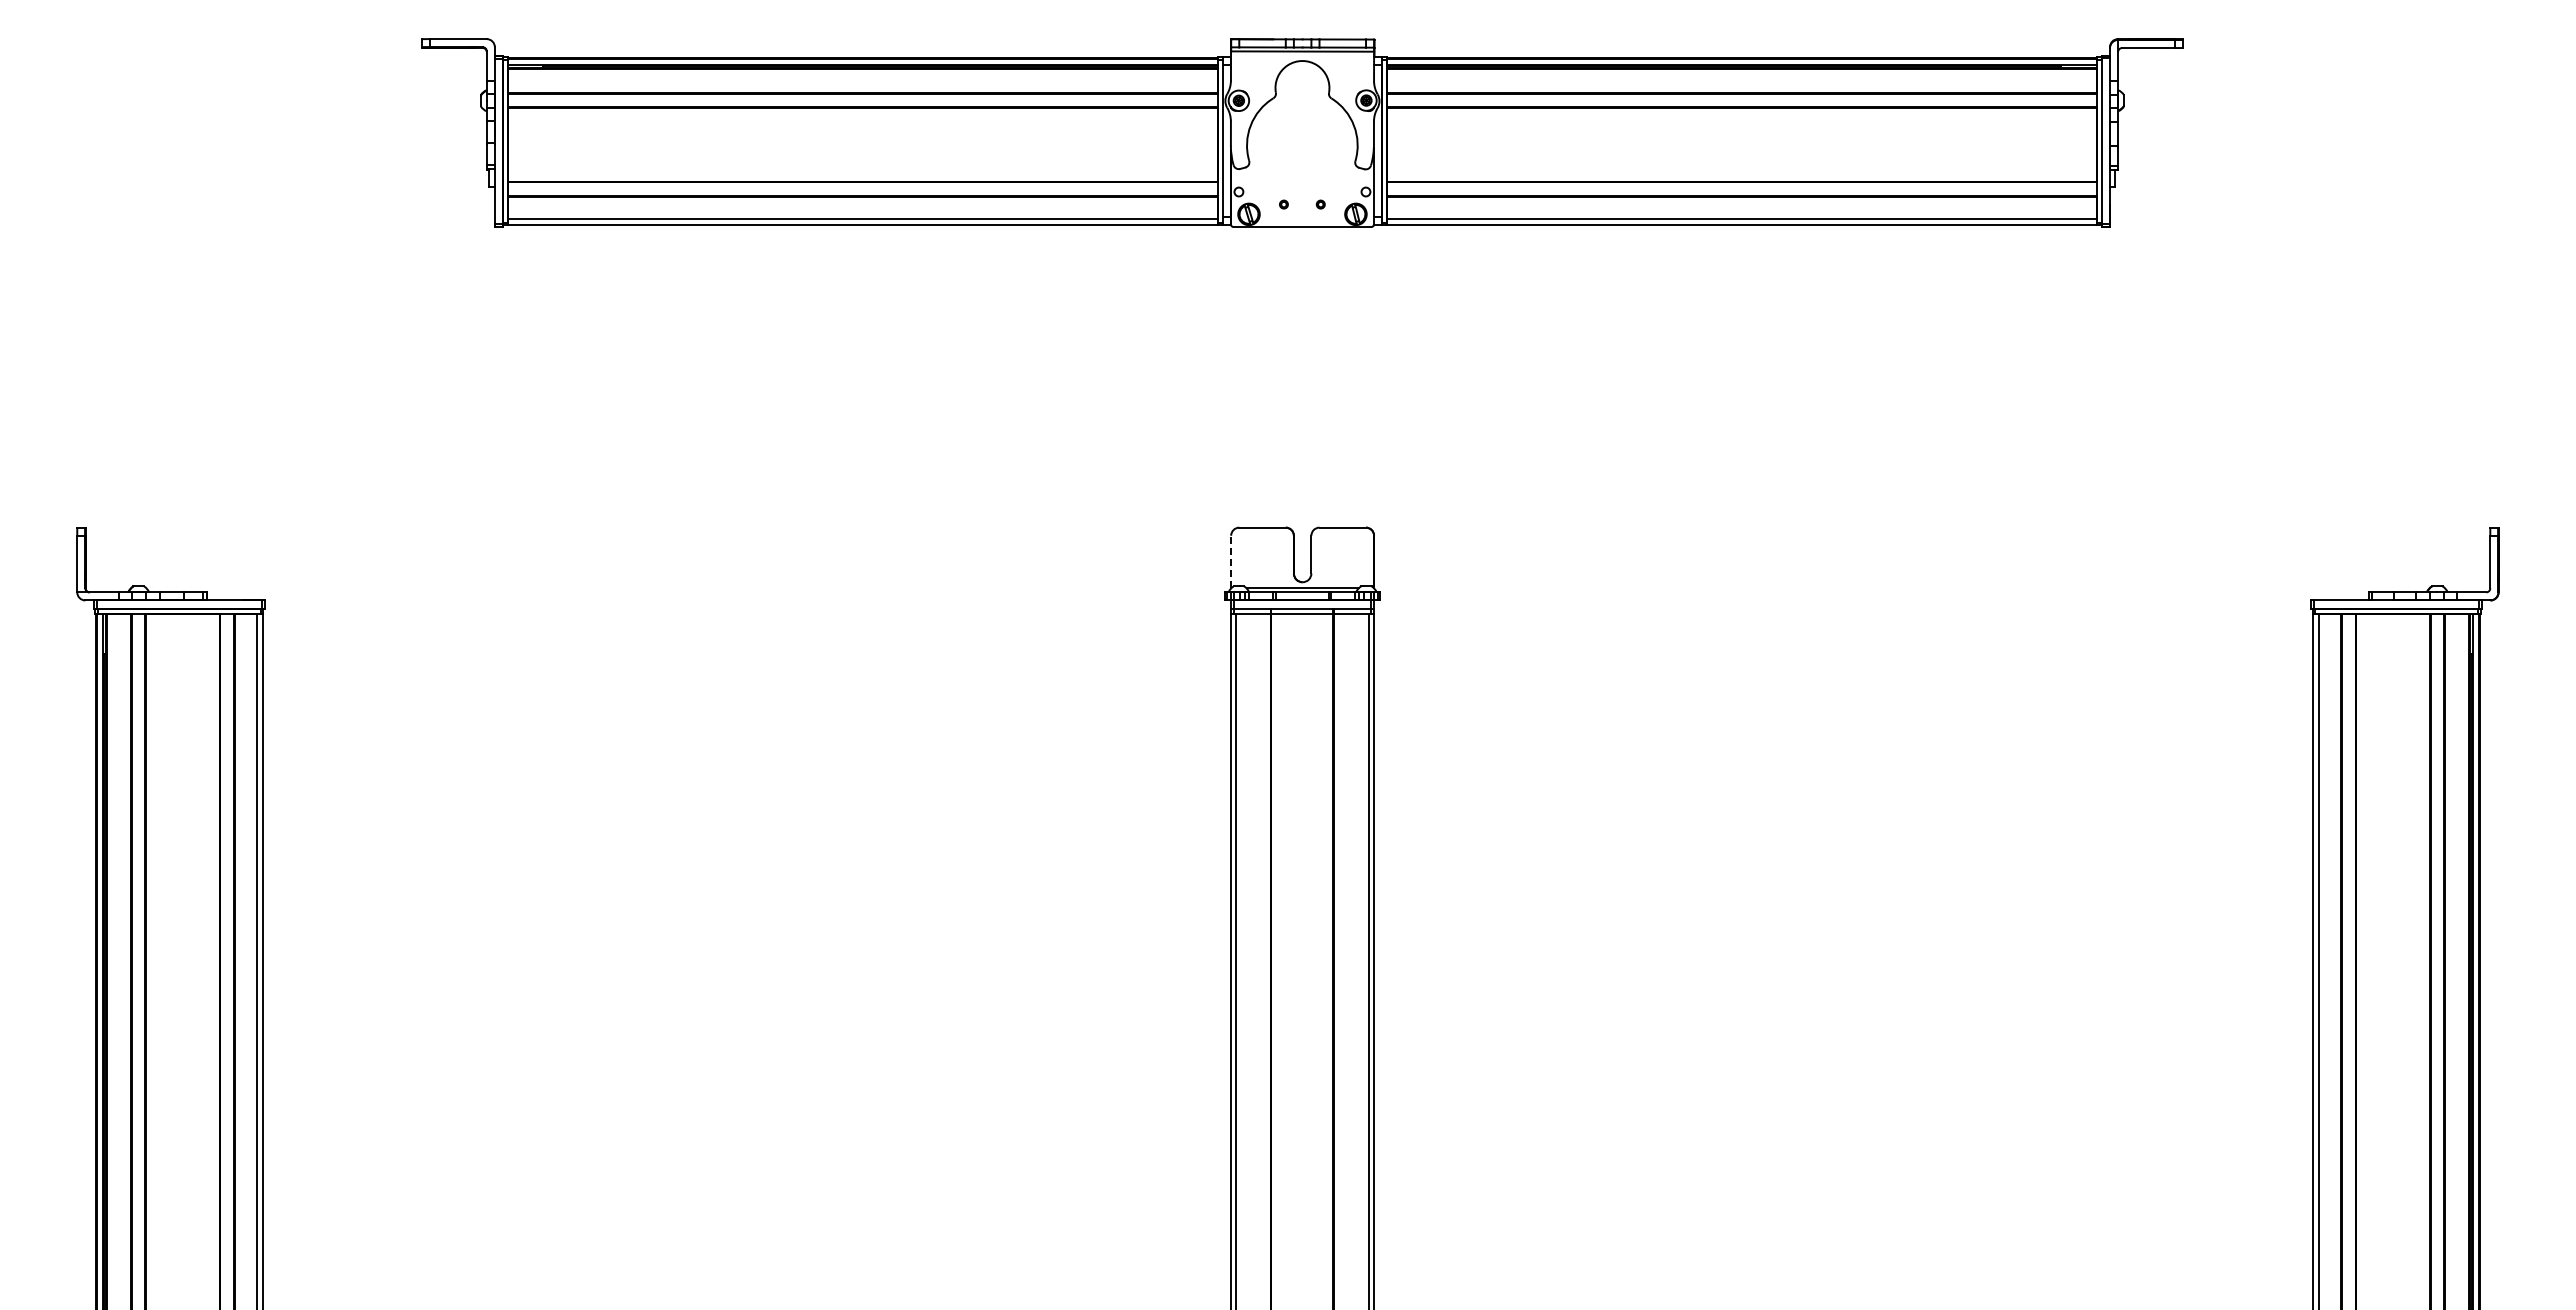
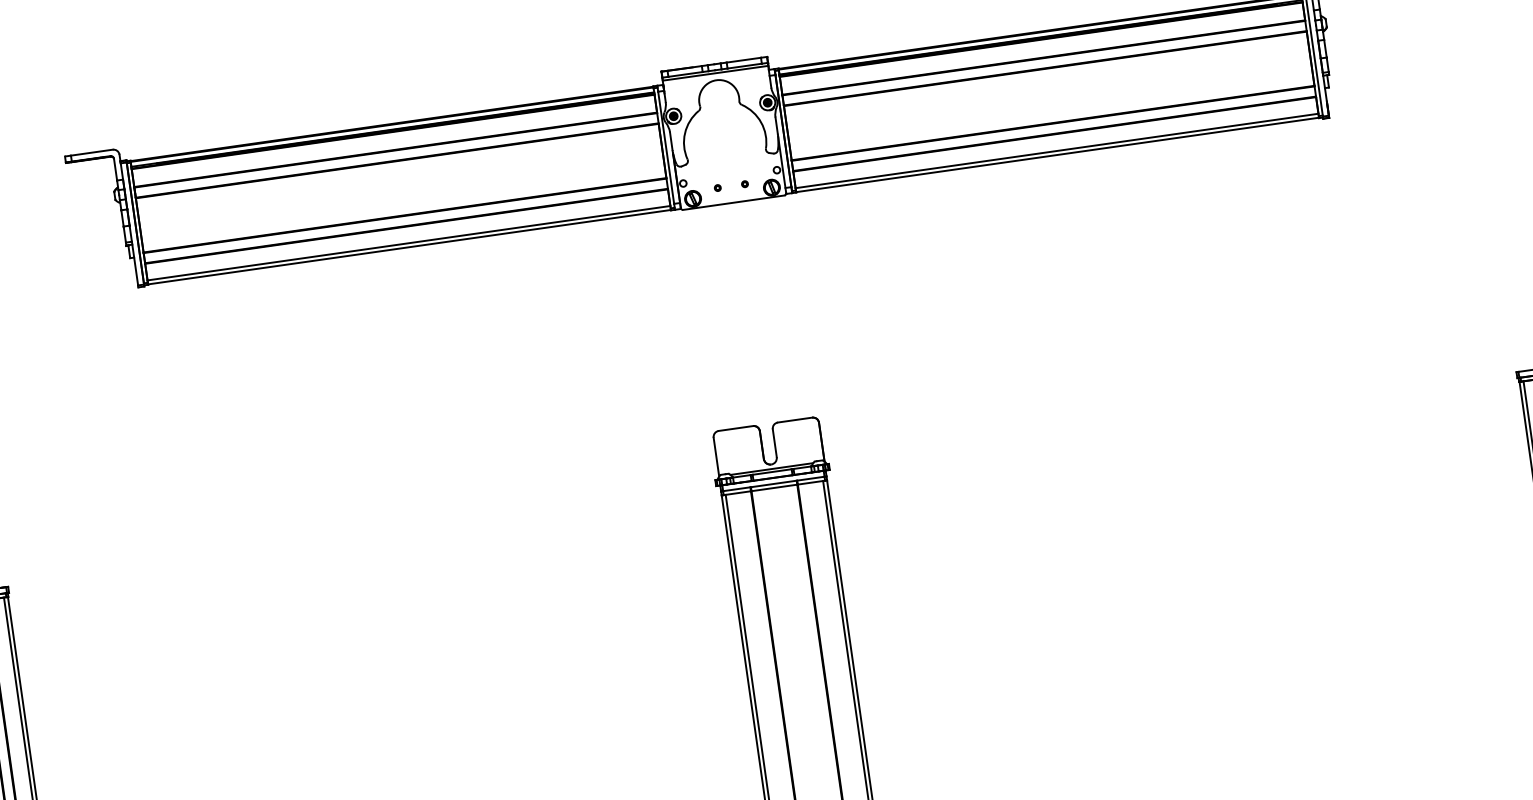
line: (1231, 561) -> (716, 456), dashed -> solid

